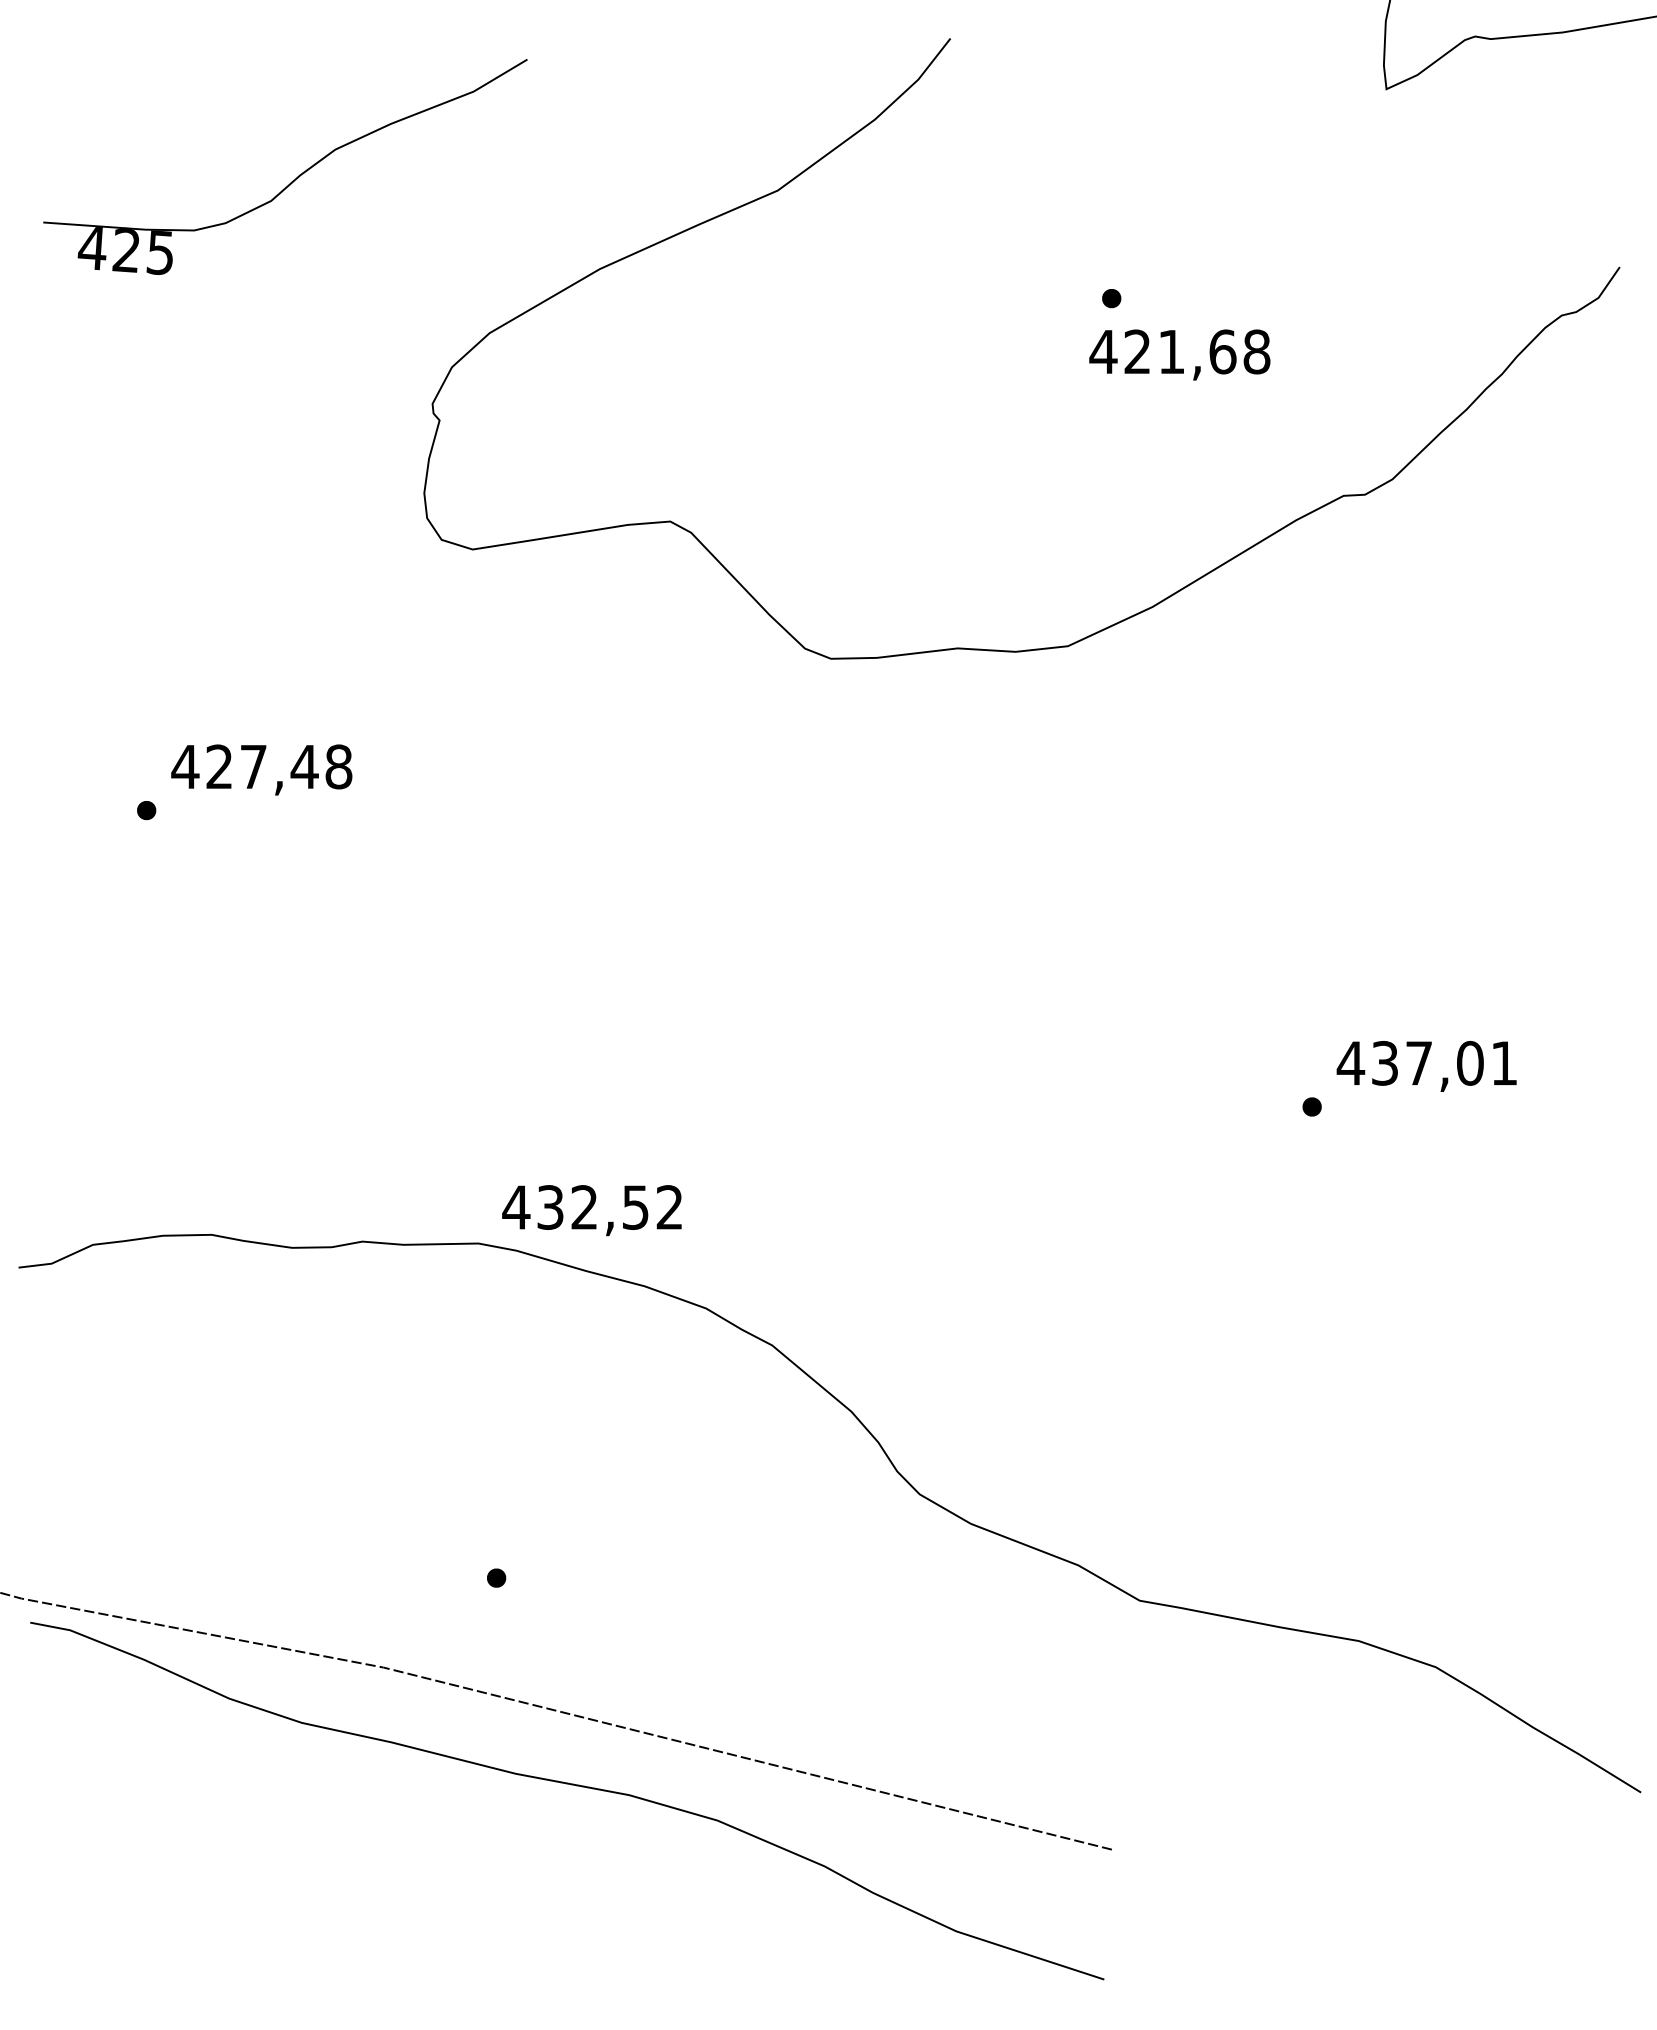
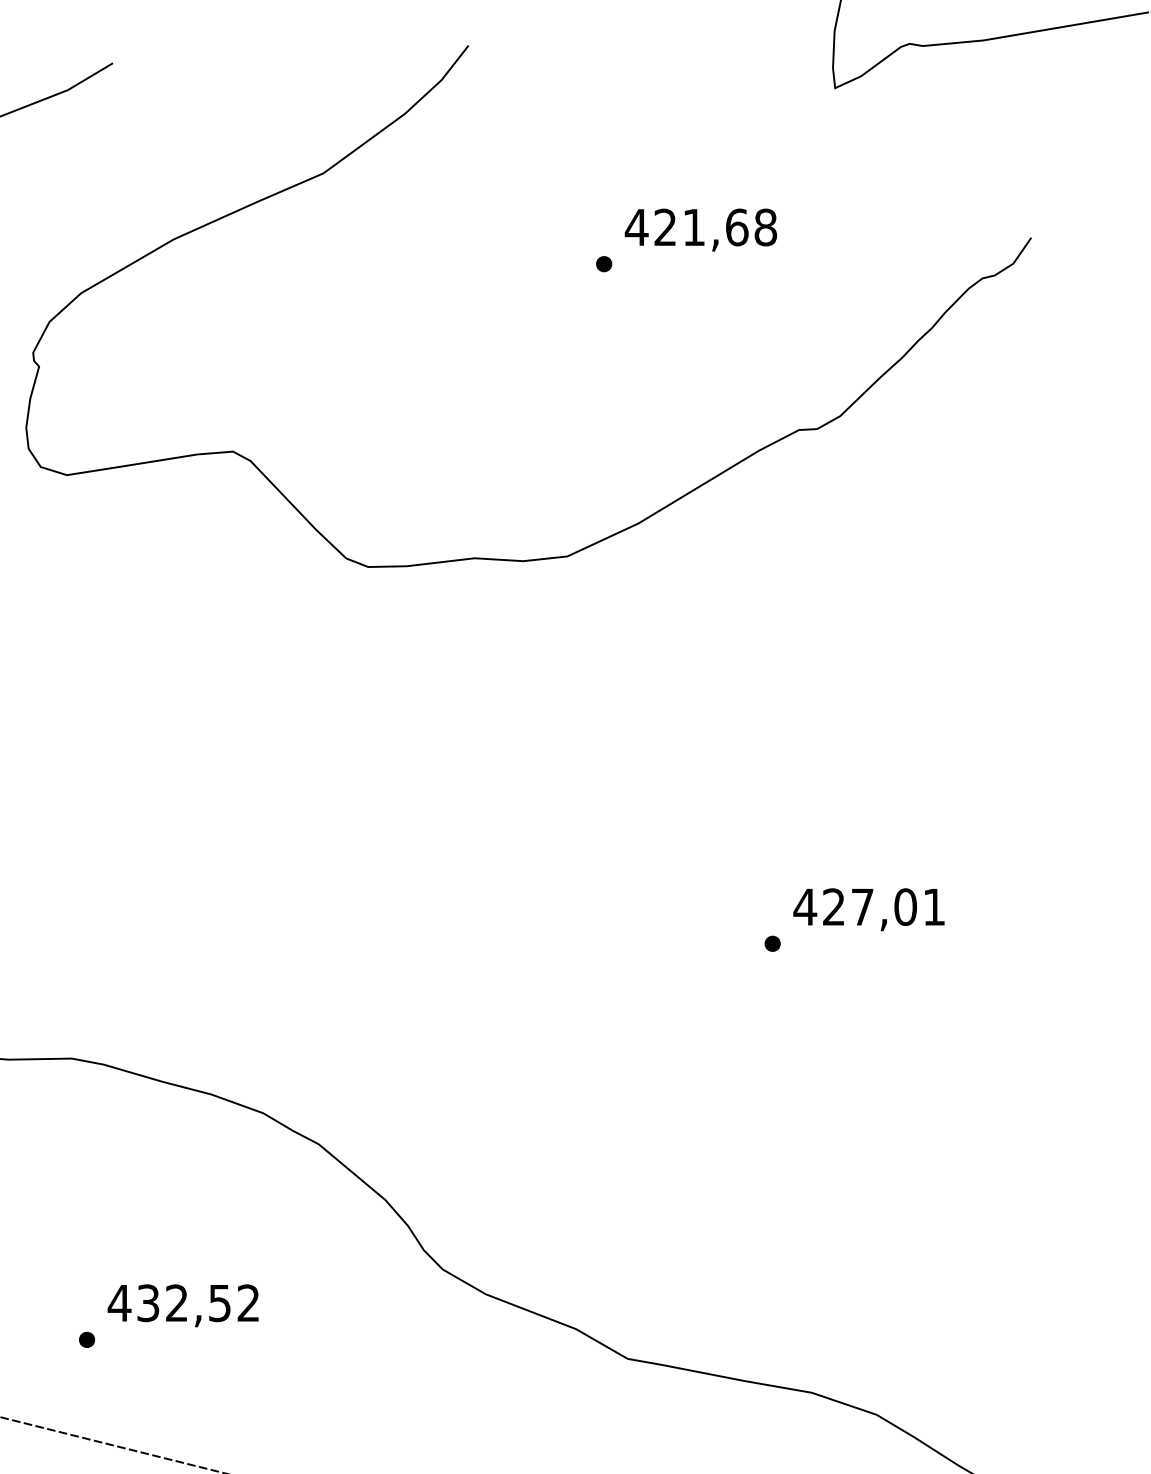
text: (1179, 354) -> (700, 229), moved
text: (1384, 1063) -> (833, 907), 437,01 -> 427,01
text: (591, 1210) -> (182, 1305), moved

